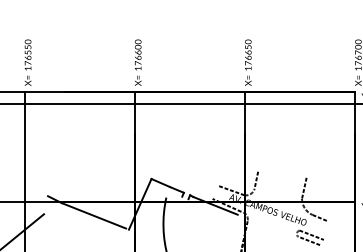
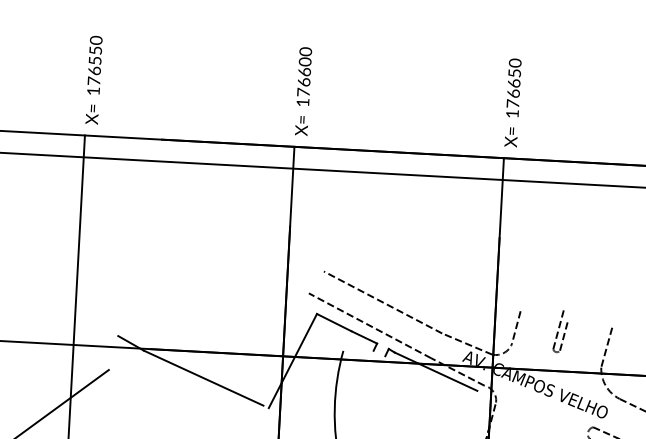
line: (185, 170) -> (382, 301), added
part: (279, 181) -> (560, 331), added
line: (179, 183) -> (369, 325), added

